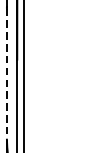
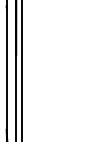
line: (6, 73) -> (6, 68), dashed -> solid

